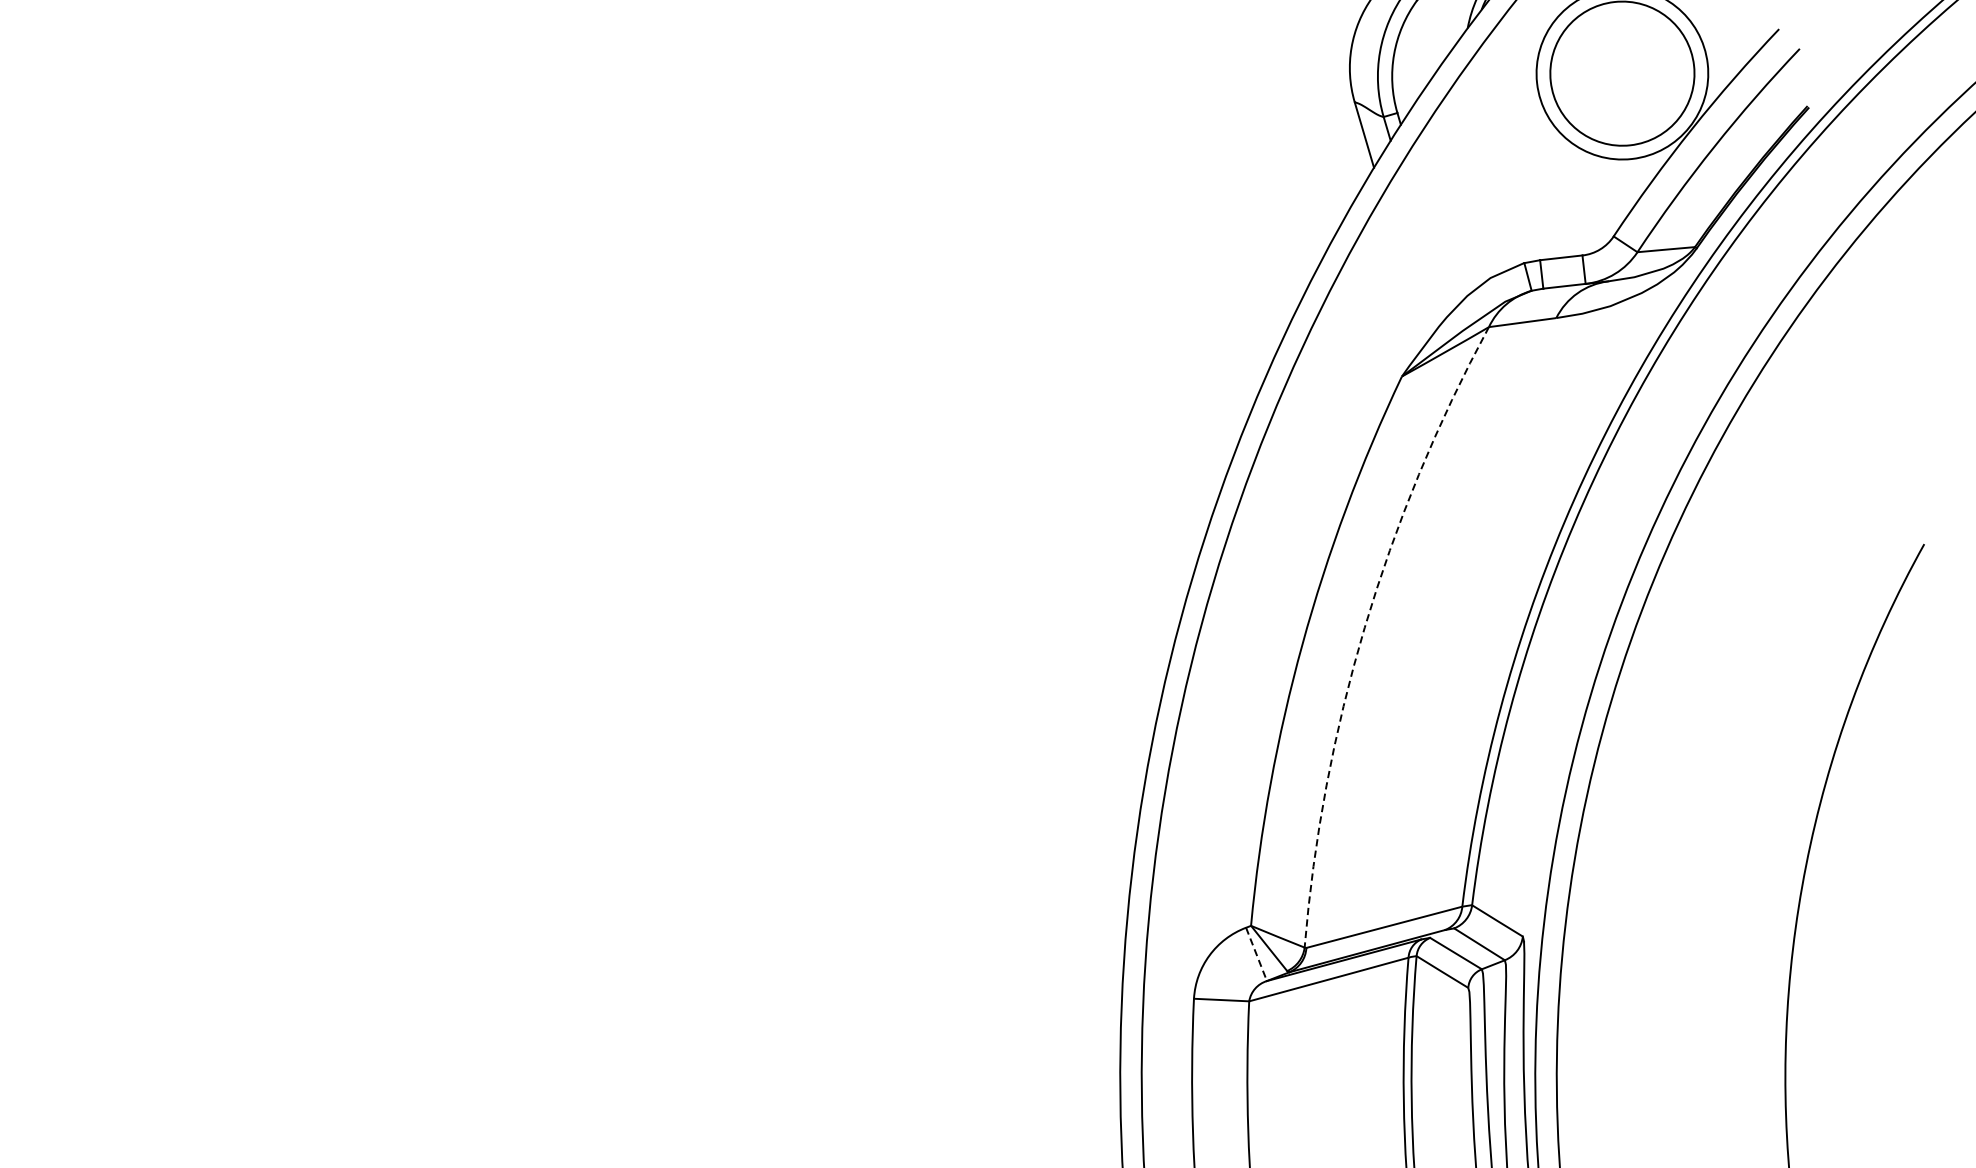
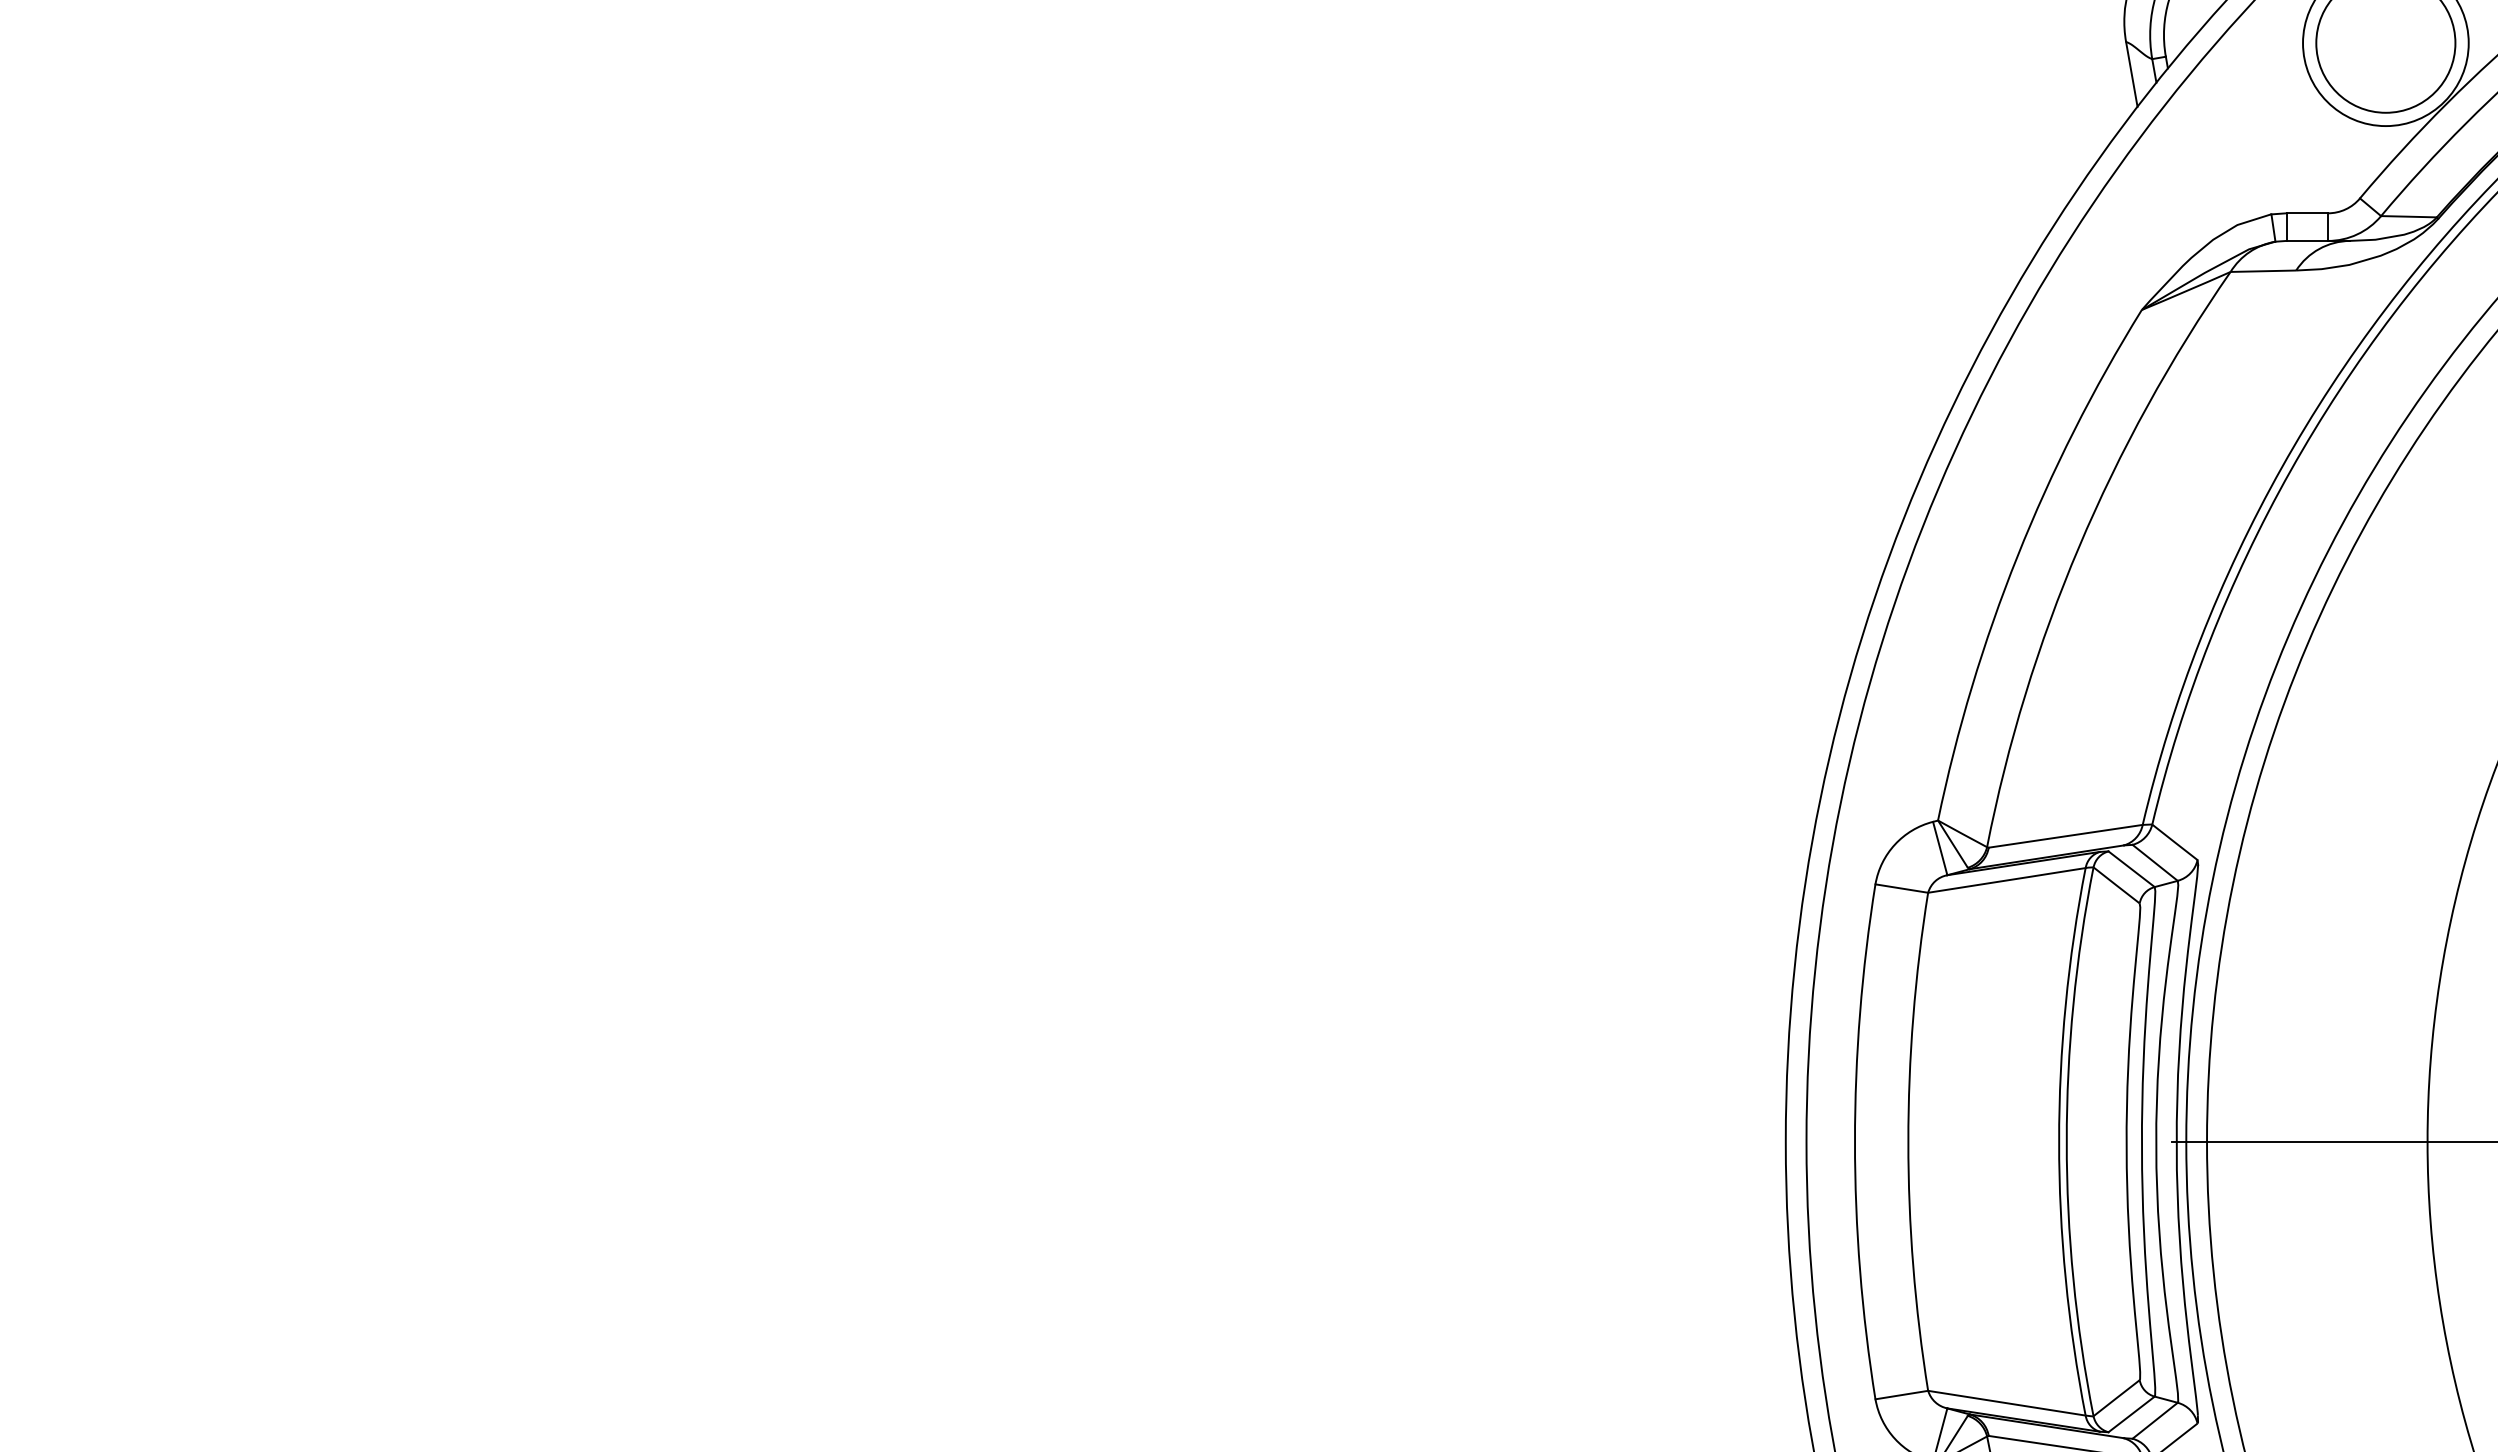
arc: (1365, 627) -> (2079, 546), dashed -> solid
line: (1256, 954) -> (1940, 848), dashed -> solid

